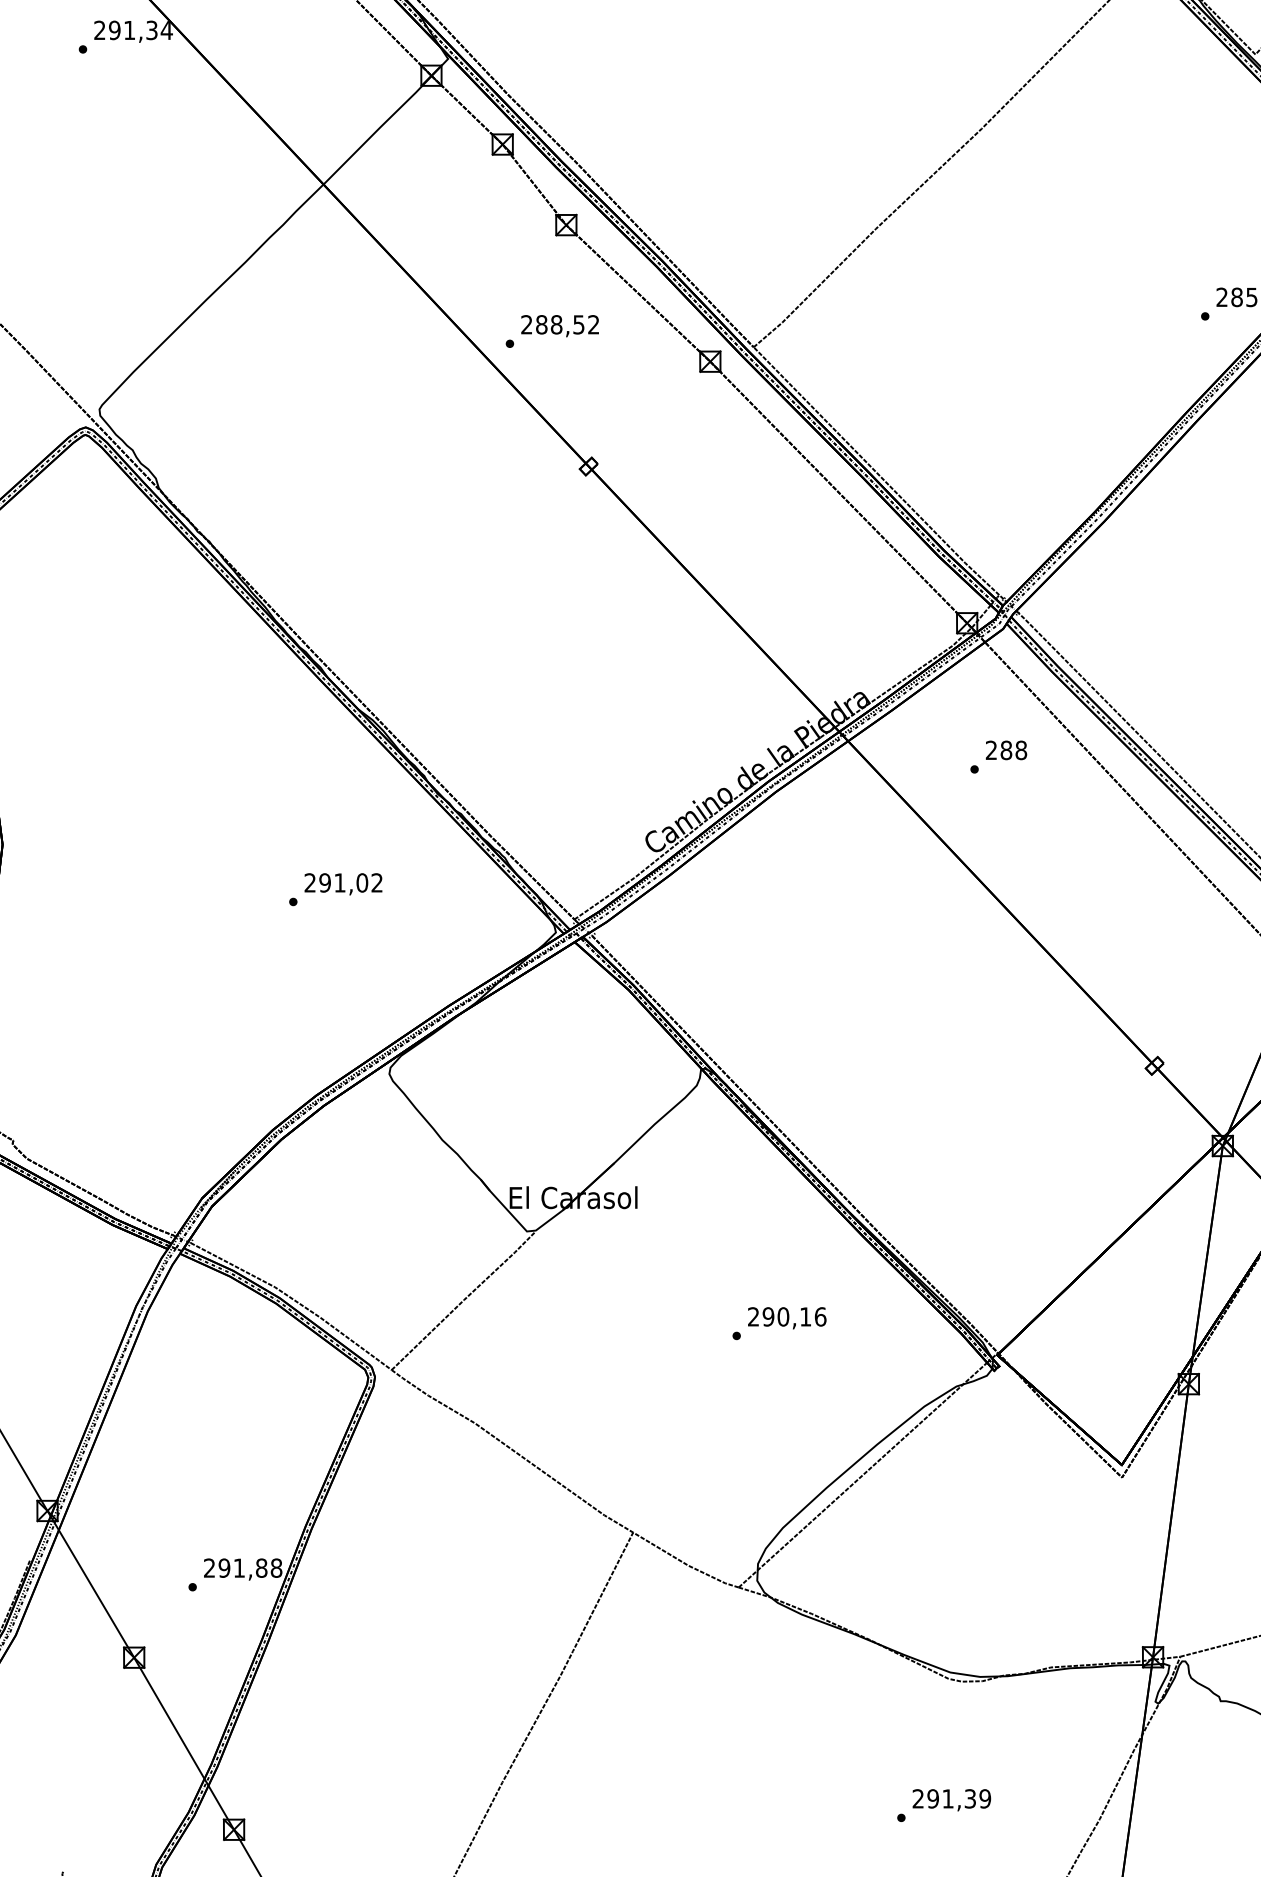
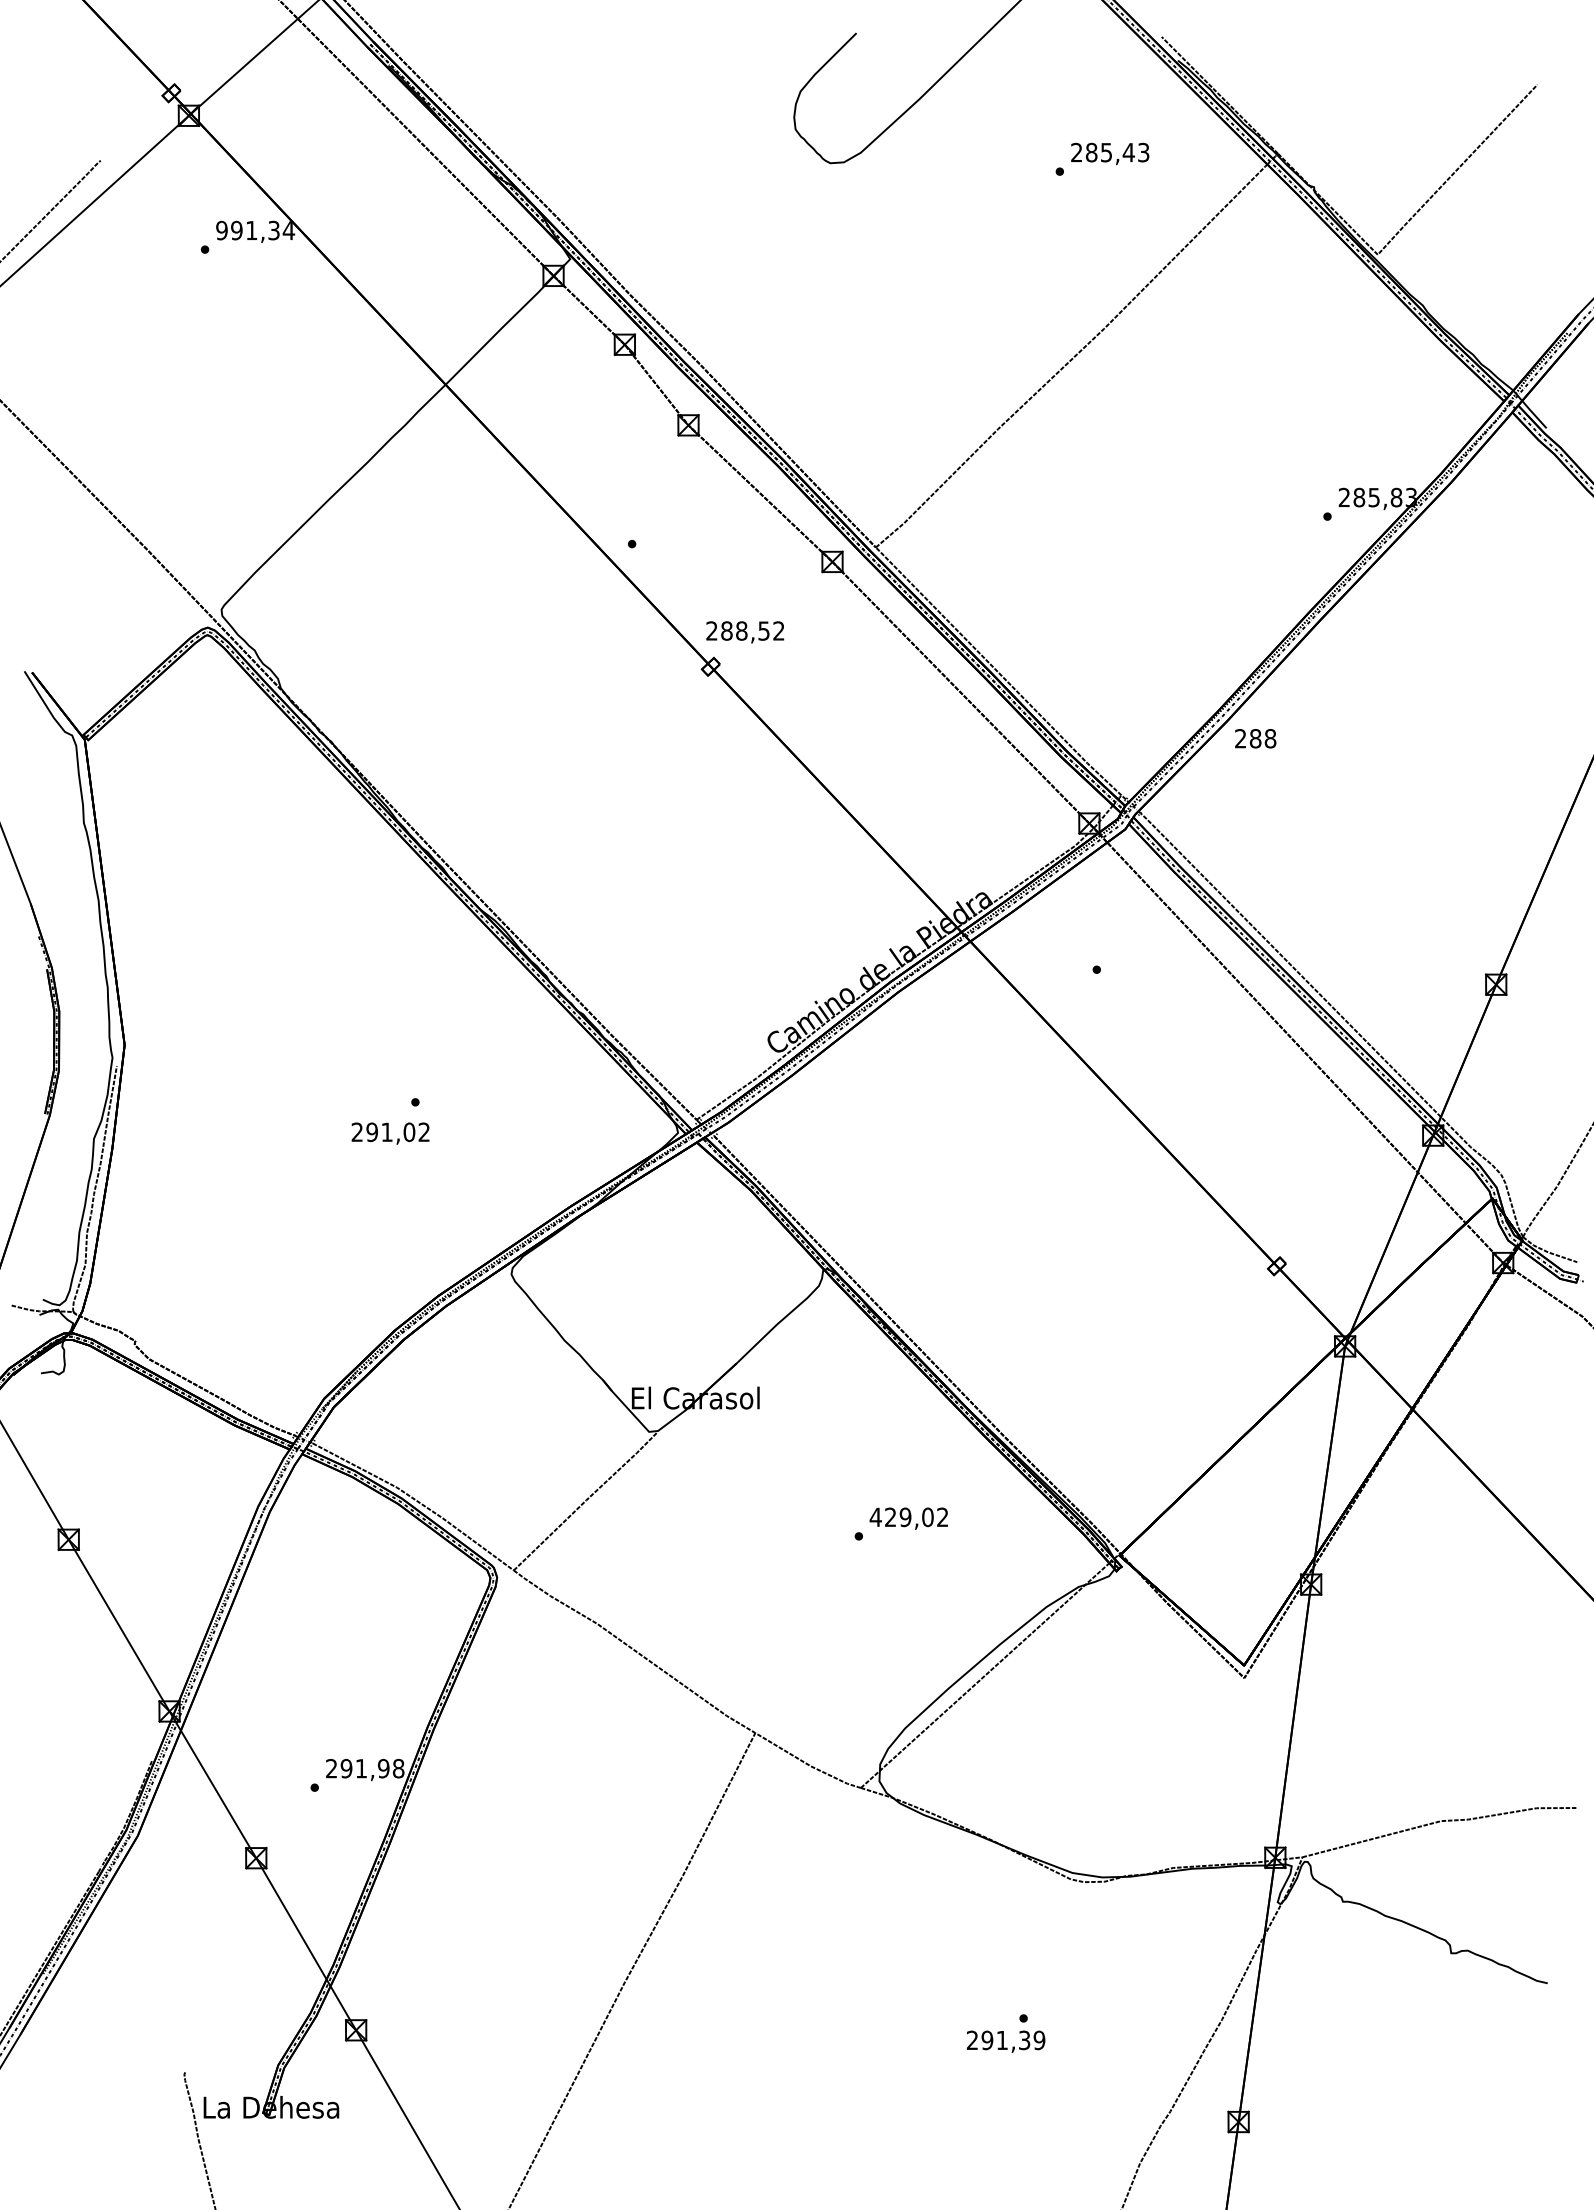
text: (99, 30) -> (221, 230), 291,34 -> 991,34
text: (560, 326) -> (745, 632), moved
text: (1006, 750) -> (1255, 738), moved
text: (343, 884) -> (390, 1133), moved
text: (786, 1317) -> (908, 1517), 290,16 -> 429,02
text: (261, 1568) -> (383, 1768), 291,88 -> 291,98
text: (952, 1799) -> (1006, 2041), moved

